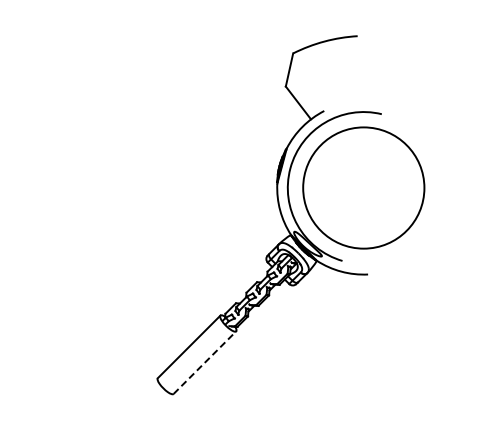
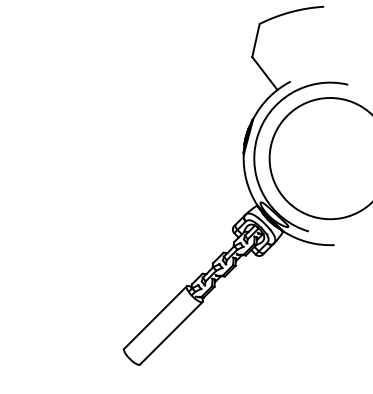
line: (205, 362) -> (171, 333), dashed -> solid

